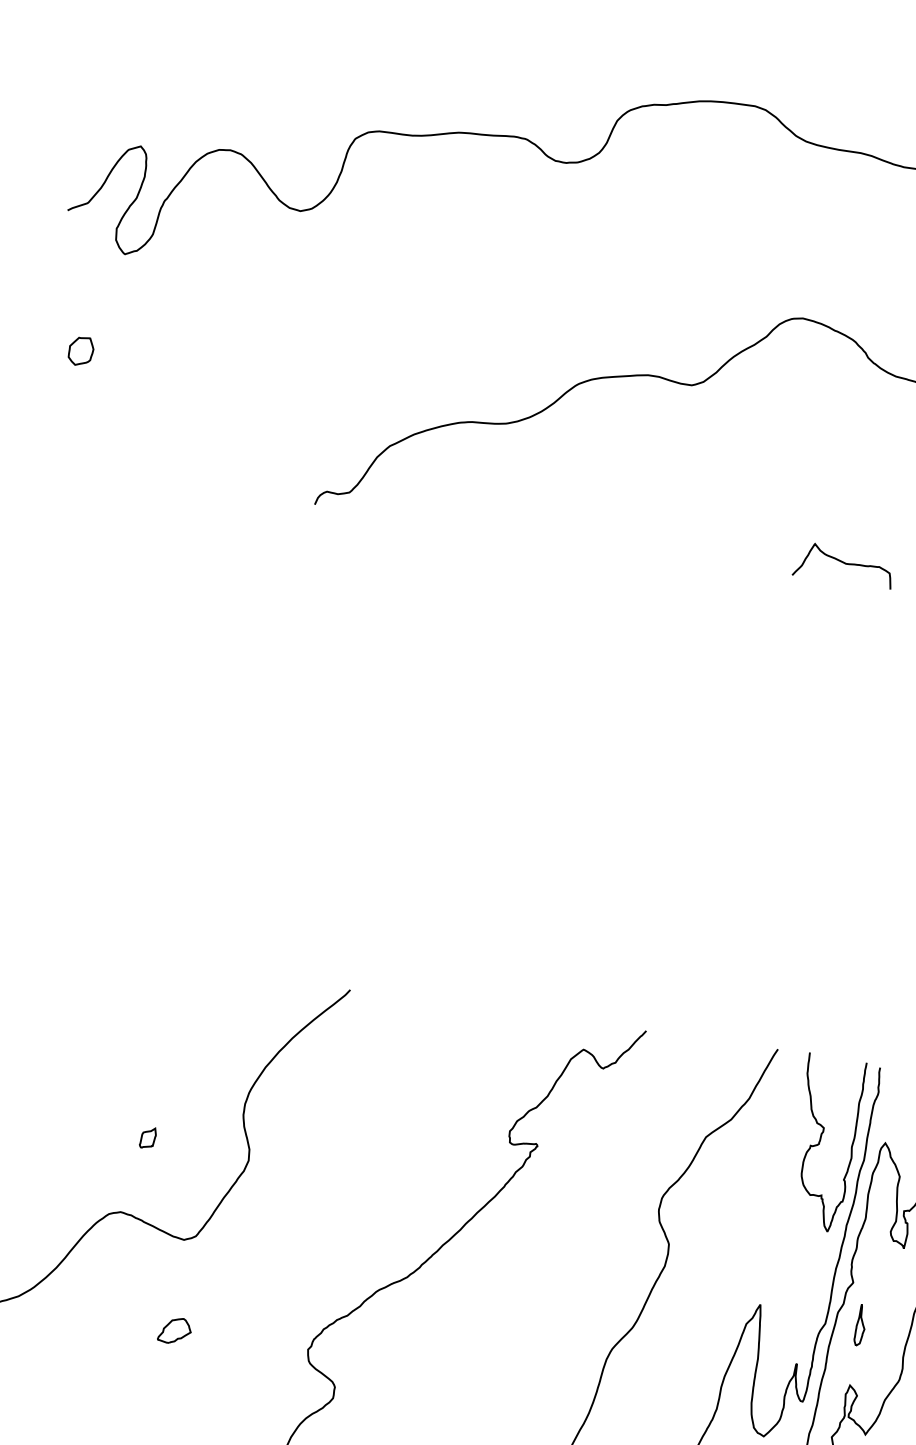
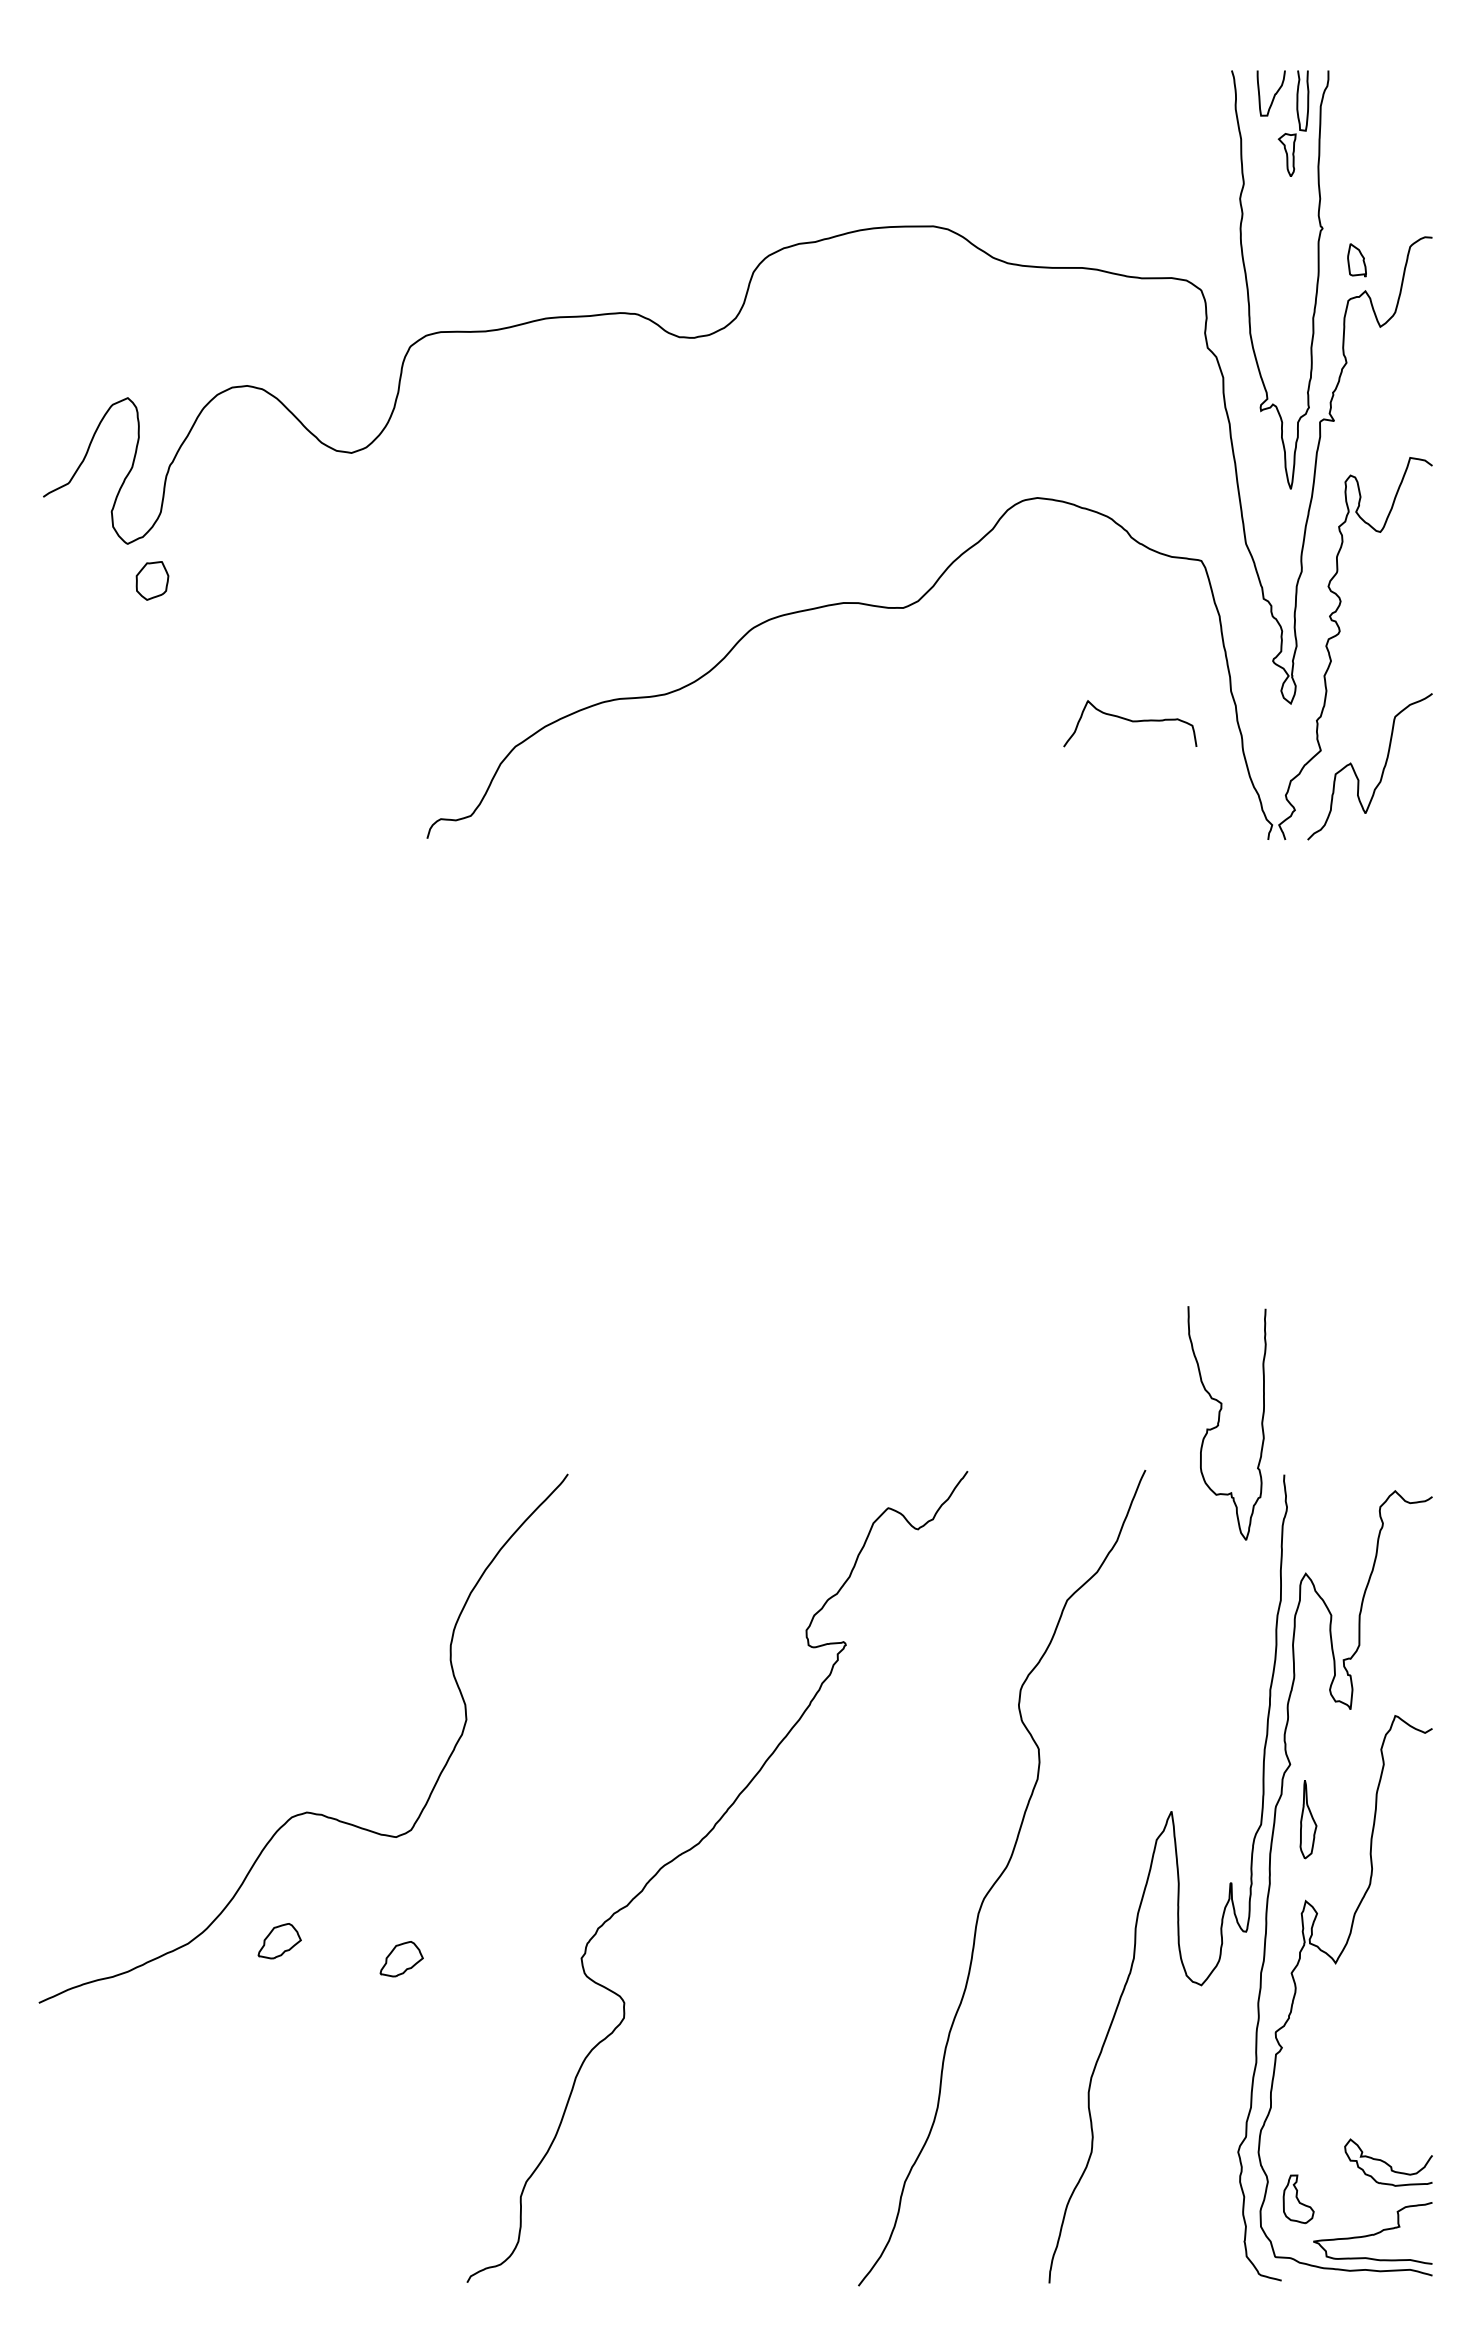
part: (81, 351) -> (152, 580), moved
curve: (844, 563) -> (1130, 721), moved
part: (147, 1138) -> (328, 1709), removed
curve: (820, 1142) -> (1219, 1423), moved
part: (86, 1304) -> (279, 1941), added
part: (860, 1325) -> (1307, 1819), size x1.4

